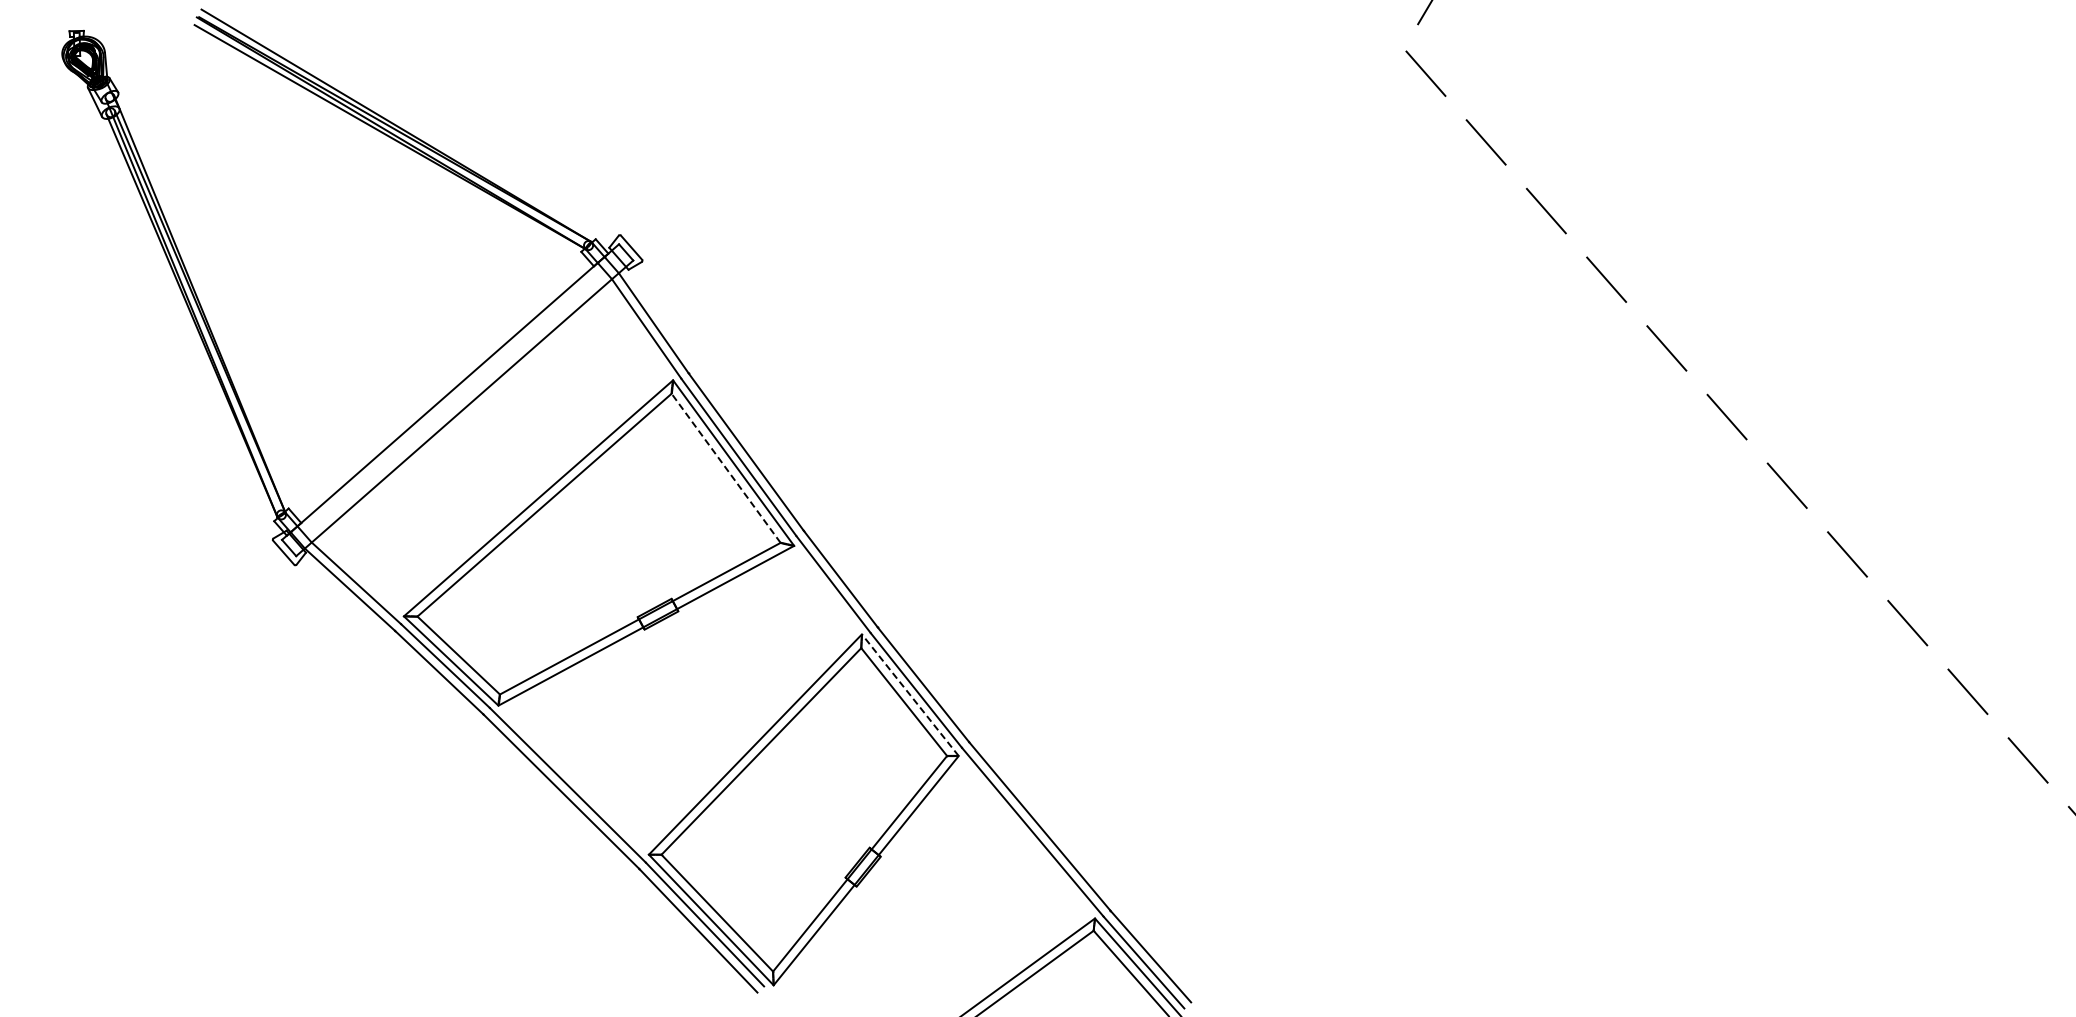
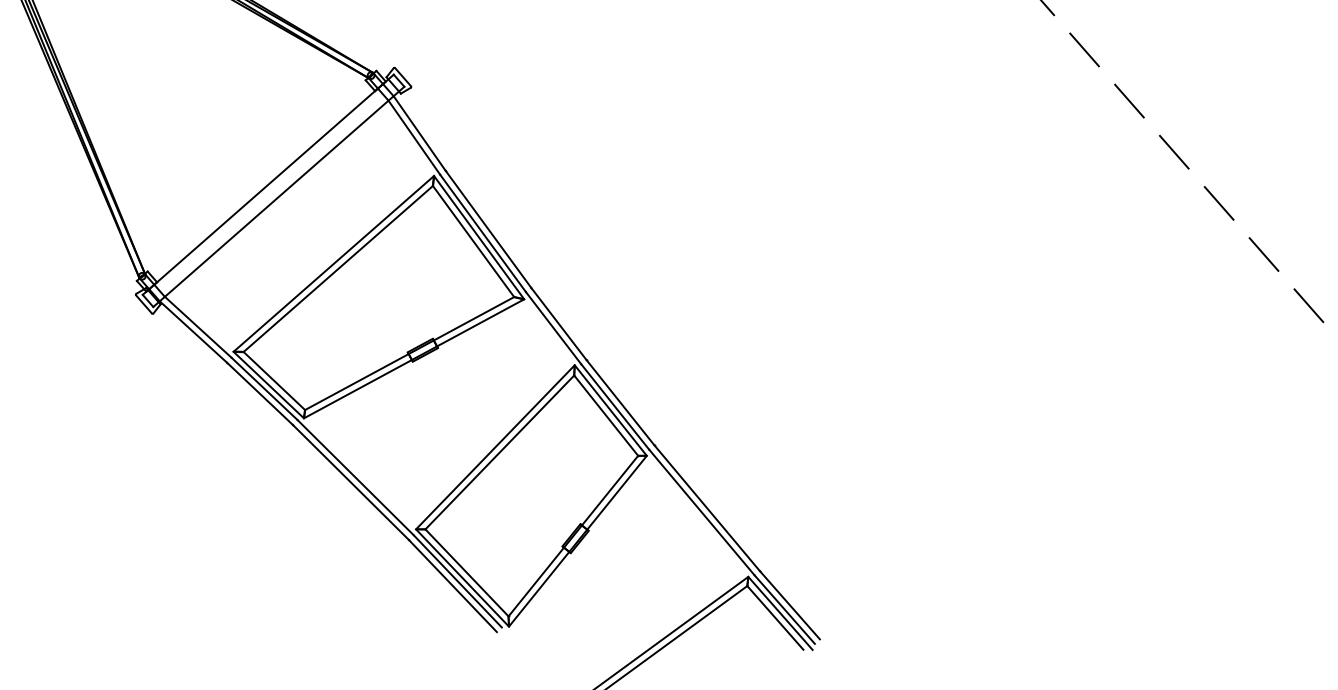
line: (725, 467) -> (473, 240), dashed -> solid
line: (910, 695) -> (610, 410), dashed -> solid

